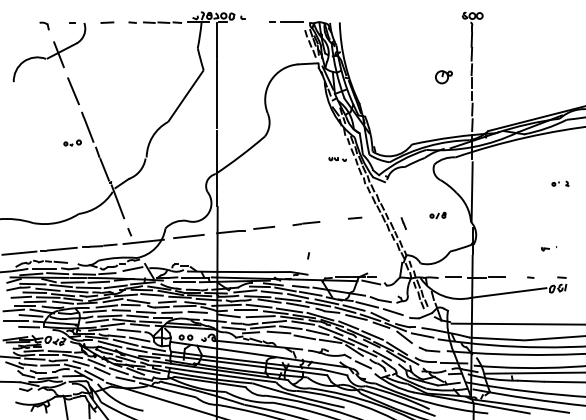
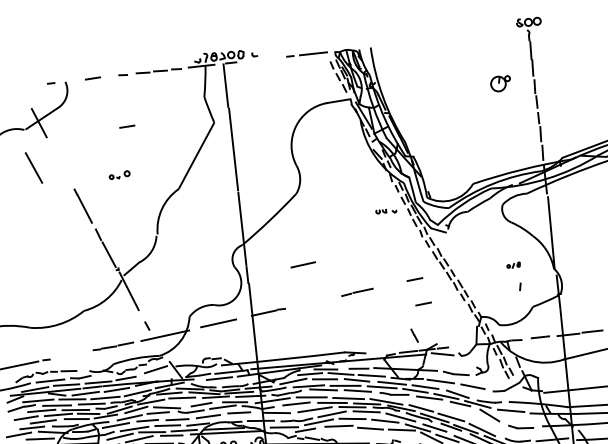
part: (44, 25) -> (18, 90), removed
line: (131, 65) -> (127, 126), added
part: (443, 77) -> (500, 84), moved
line: (73, 91) -> (33, 168), moved
part: (72, 142) -> (119, 174), moved
part: (437, 215) -> (513, 265), size x0.7
part: (403, 223) -> (414, 335), moved
line: (264, 227) -> (303, 264), moved
line: (360, 238) -> (424, 303), added
line: (61, 248) -> (67, 354), removed
line: (308, 255) -> (520, 286), moved

